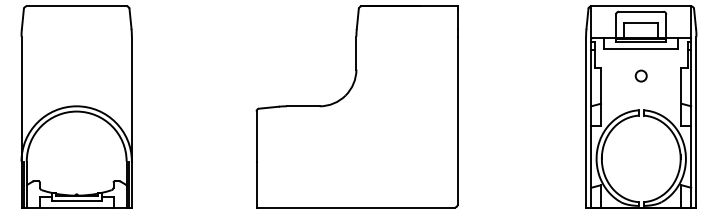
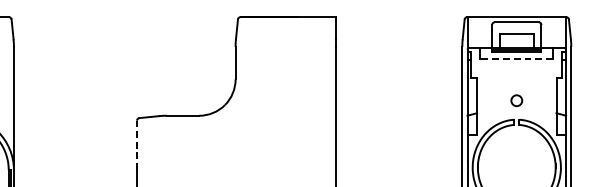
line: (641, 48) -> (517, 58), solid -> dashed
circle: (640, 75) -> (516, 100), moved
line: (256, 135) -> (136, 144), solid -> dashed

